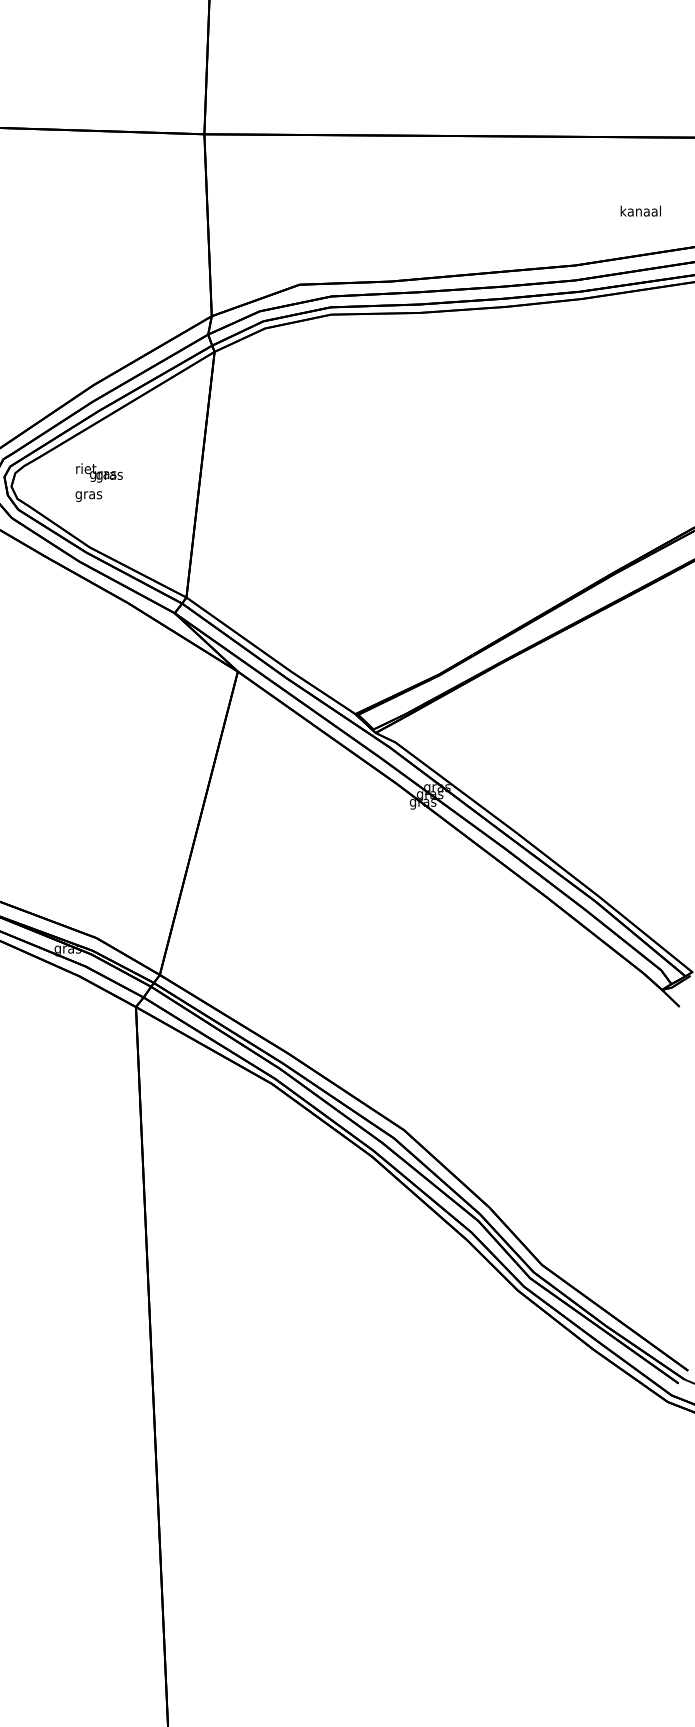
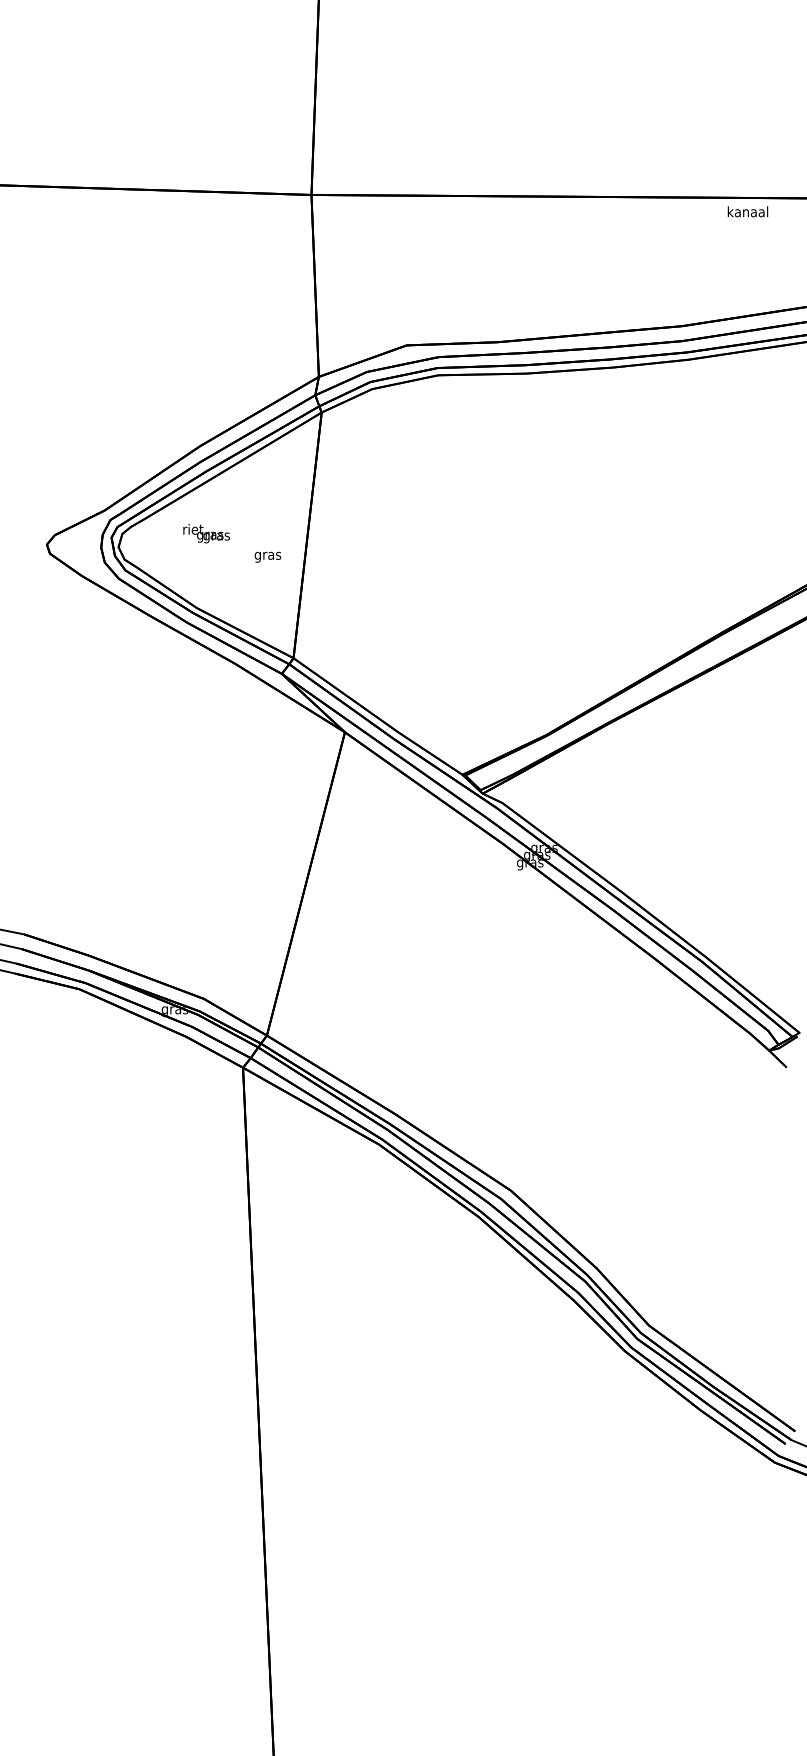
text: (640, 210) -> (747, 211), moved
text: (88, 495) -> (267, 556), moved

